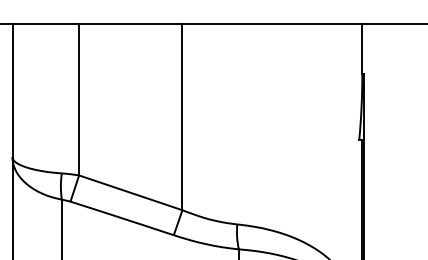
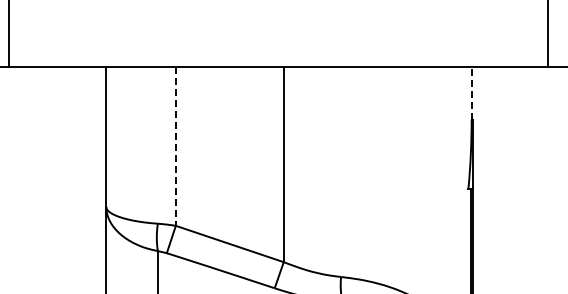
line: (362, 47) -> (471, 92), solid -> dashed
line: (78, 100) -> (175, 147), solid -> dashed

